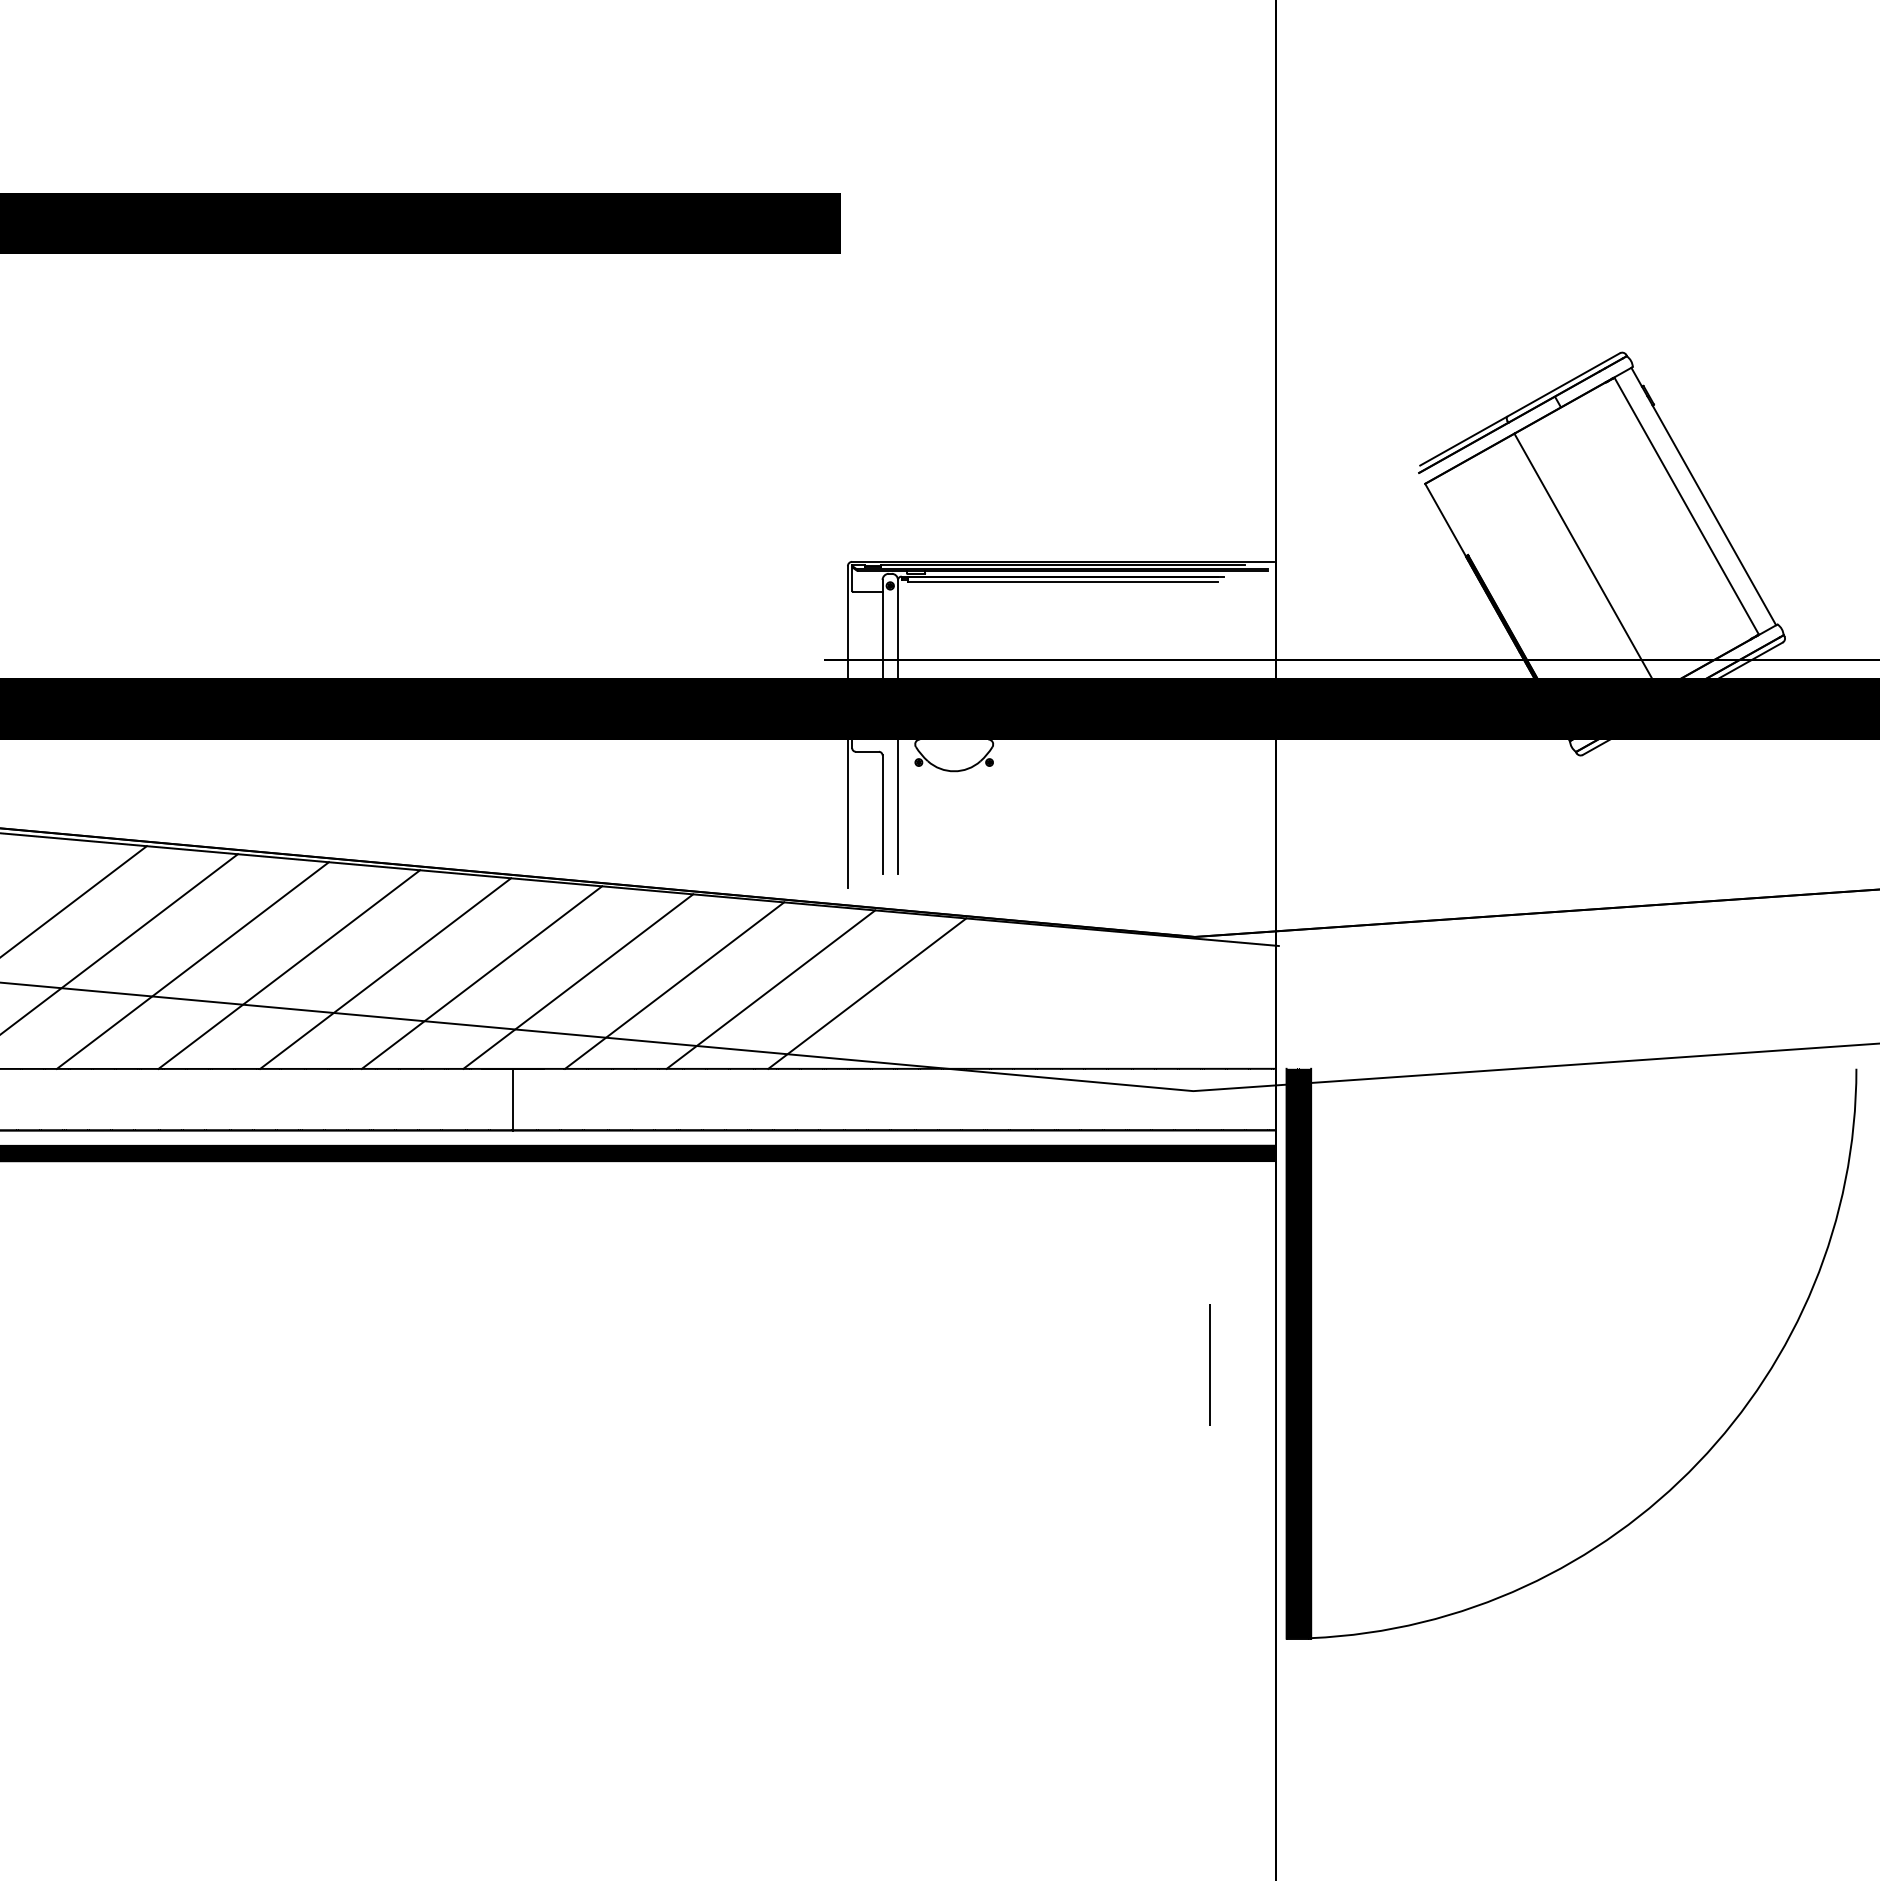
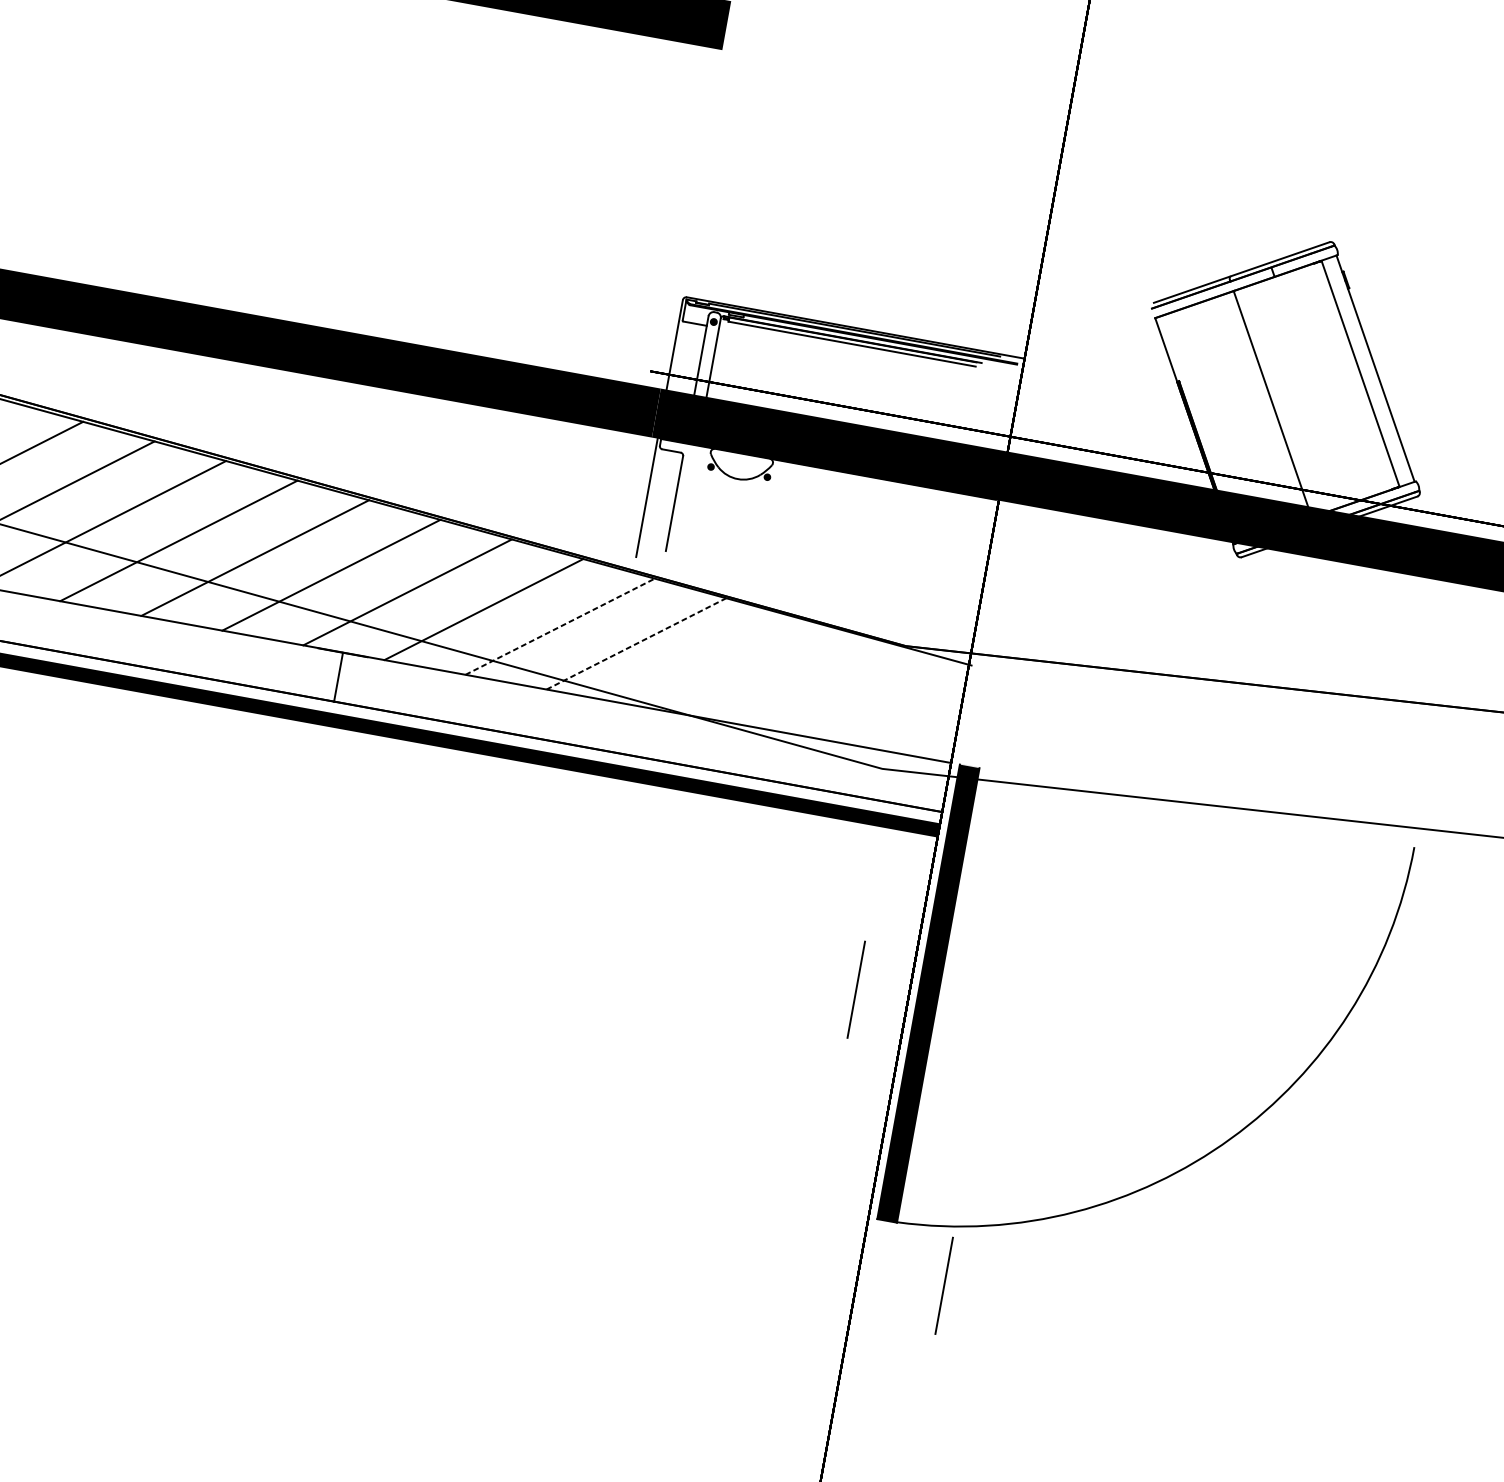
line: (897, 806) -> (687, 498), removed
line: (771, 989) -> (560, 626), solid -> dashed
line: (867, 993) -> (636, 643), solid -> dashed
line: (1381, 1704) -> (943, 1285), added

